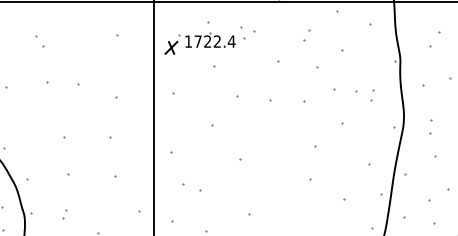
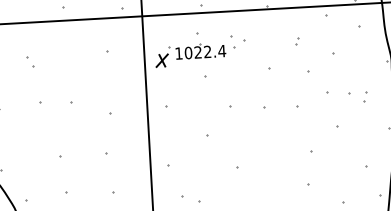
part: (307, 36) -> (297, 41), size x0.62
text: (197, 41) -> (187, 52), 1722.4 -> 1022.4

